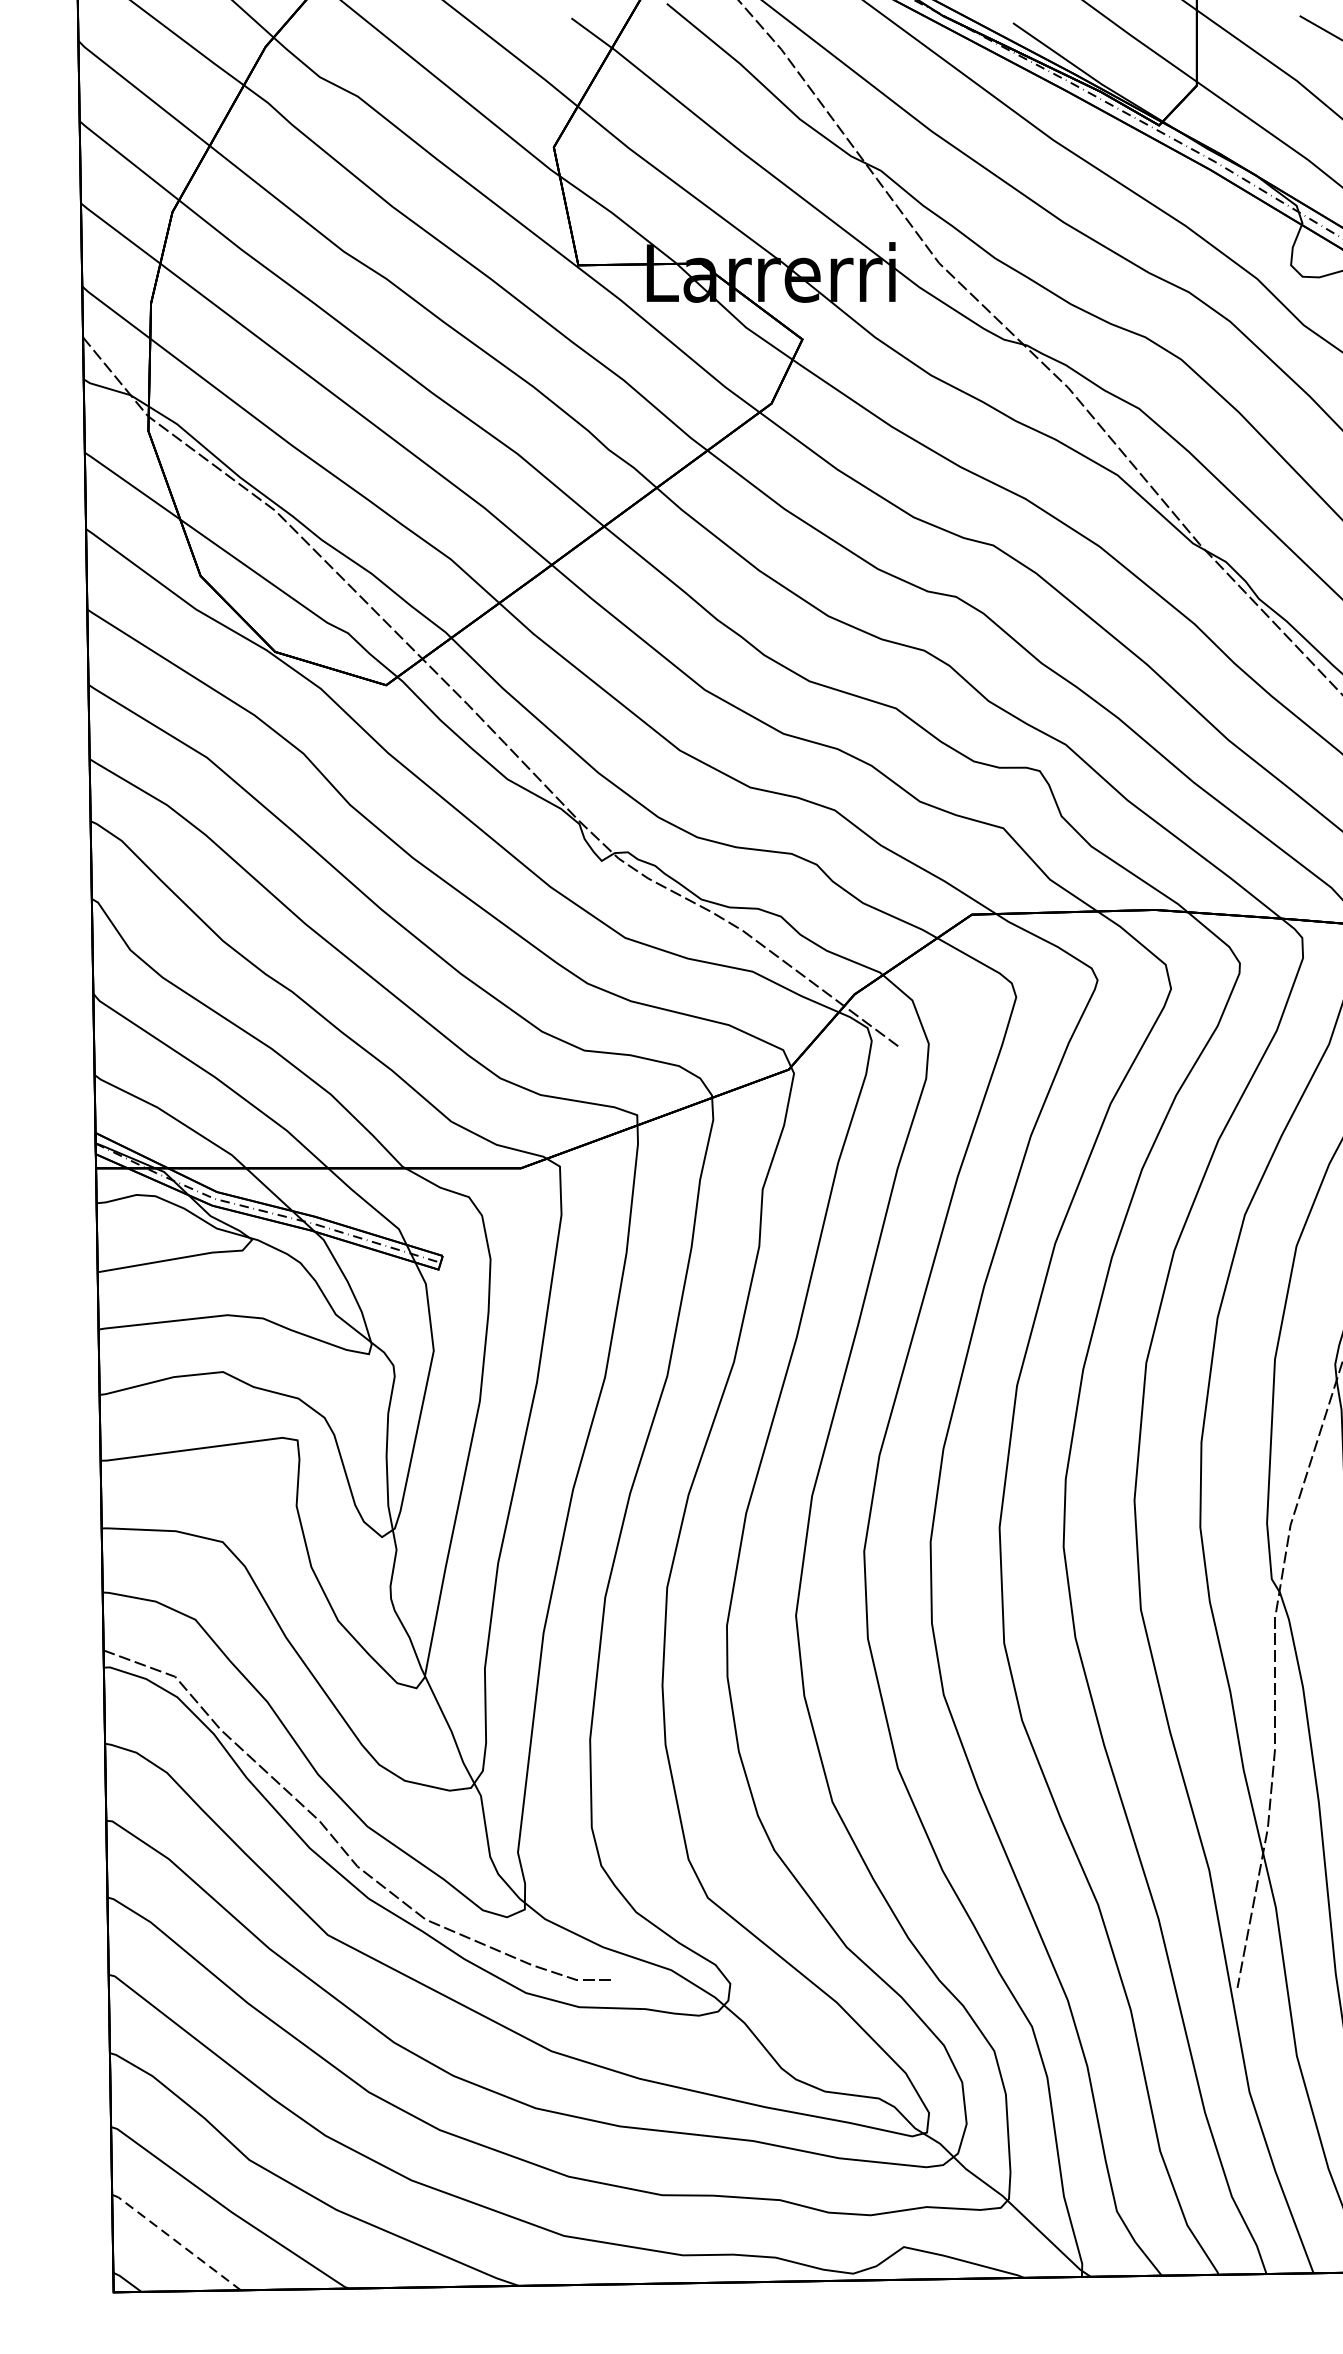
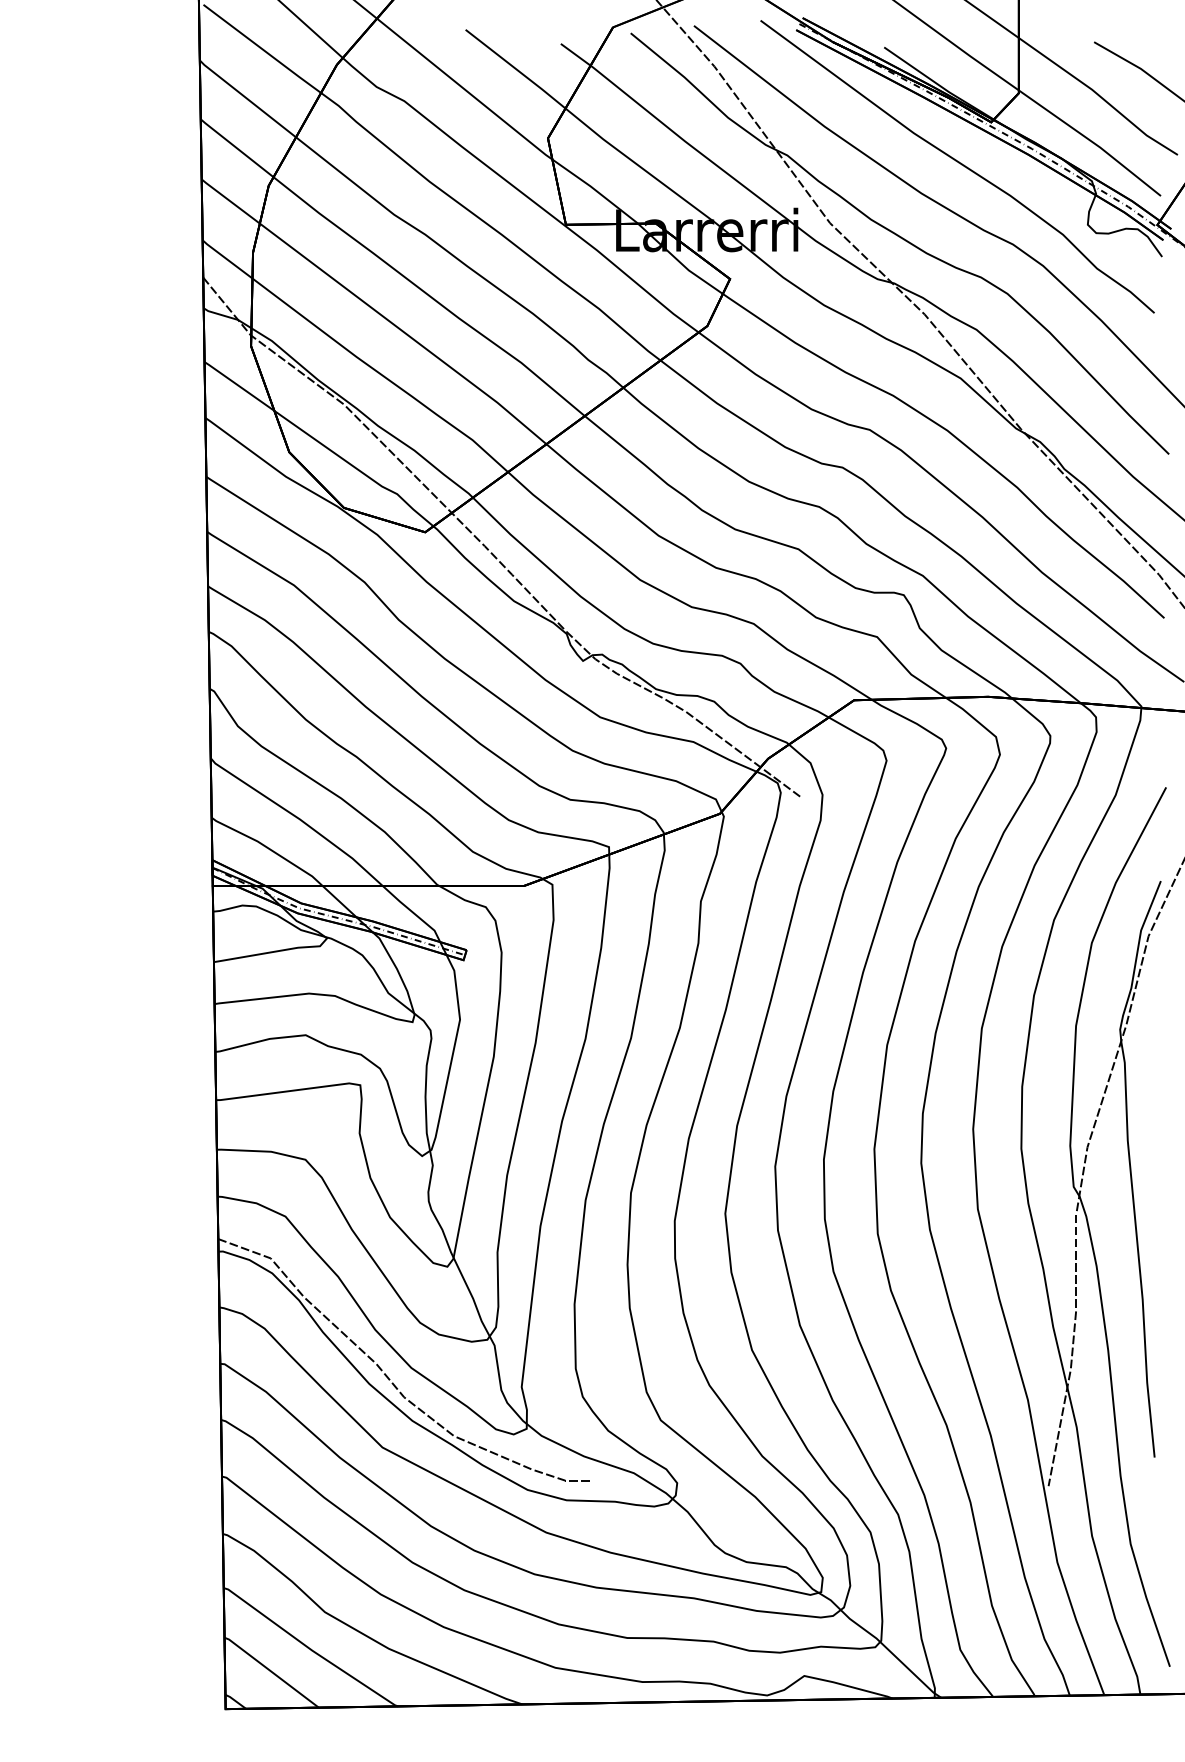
line: (176, 2240) -> (271, 1671), dashed -> solid

